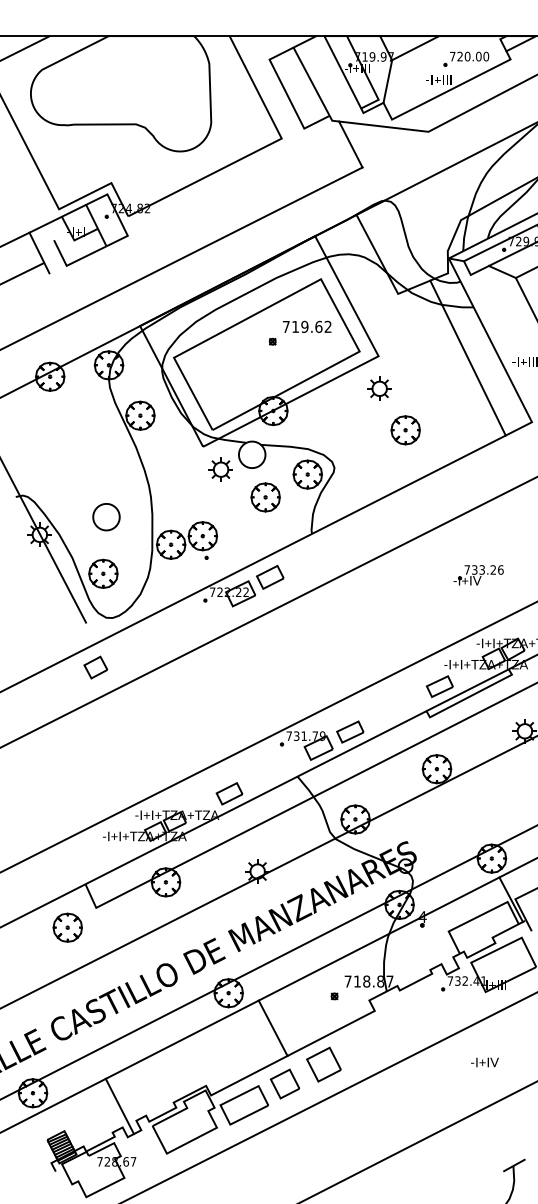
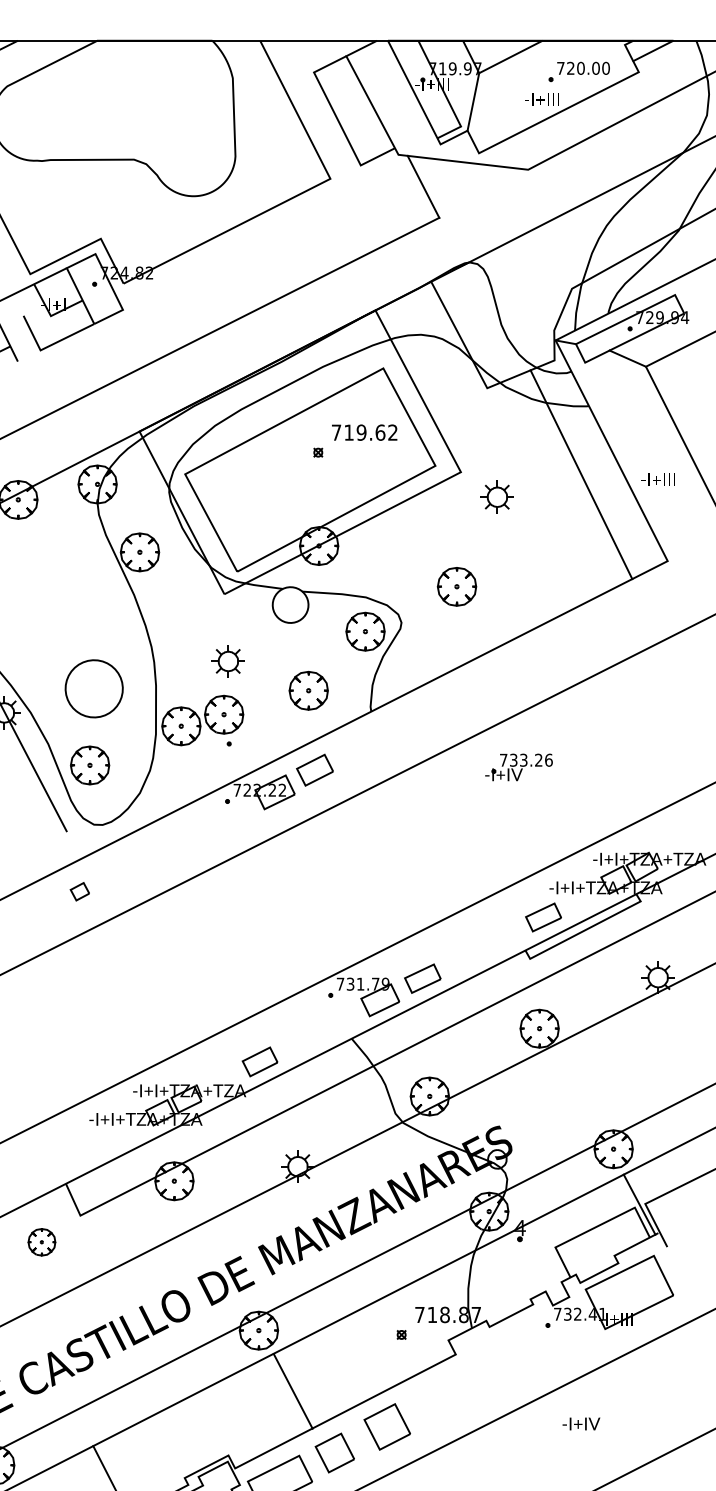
part: (379, 388) -> (497, 496), moved
part: (405, 430) -> (456, 587), moved
part: (220, 469) -> (227, 661), moved
part: (265, 497) -> (308, 690), moved
part: (106, 517) -> (94, 689), size x1.6
part: (478, 575) -> (518, 767), moved
part: (95, 667) -> (79, 891), size x0.6
part: (67, 927) -> (41, 1242), size x0.7
line: (272, 1027) -> (292, 1390), moved
text: (484, 1062) -> (580, 1424), moved

